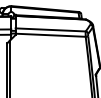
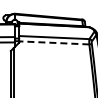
line: (50, 35) -> (54, 43), solid -> dashed

